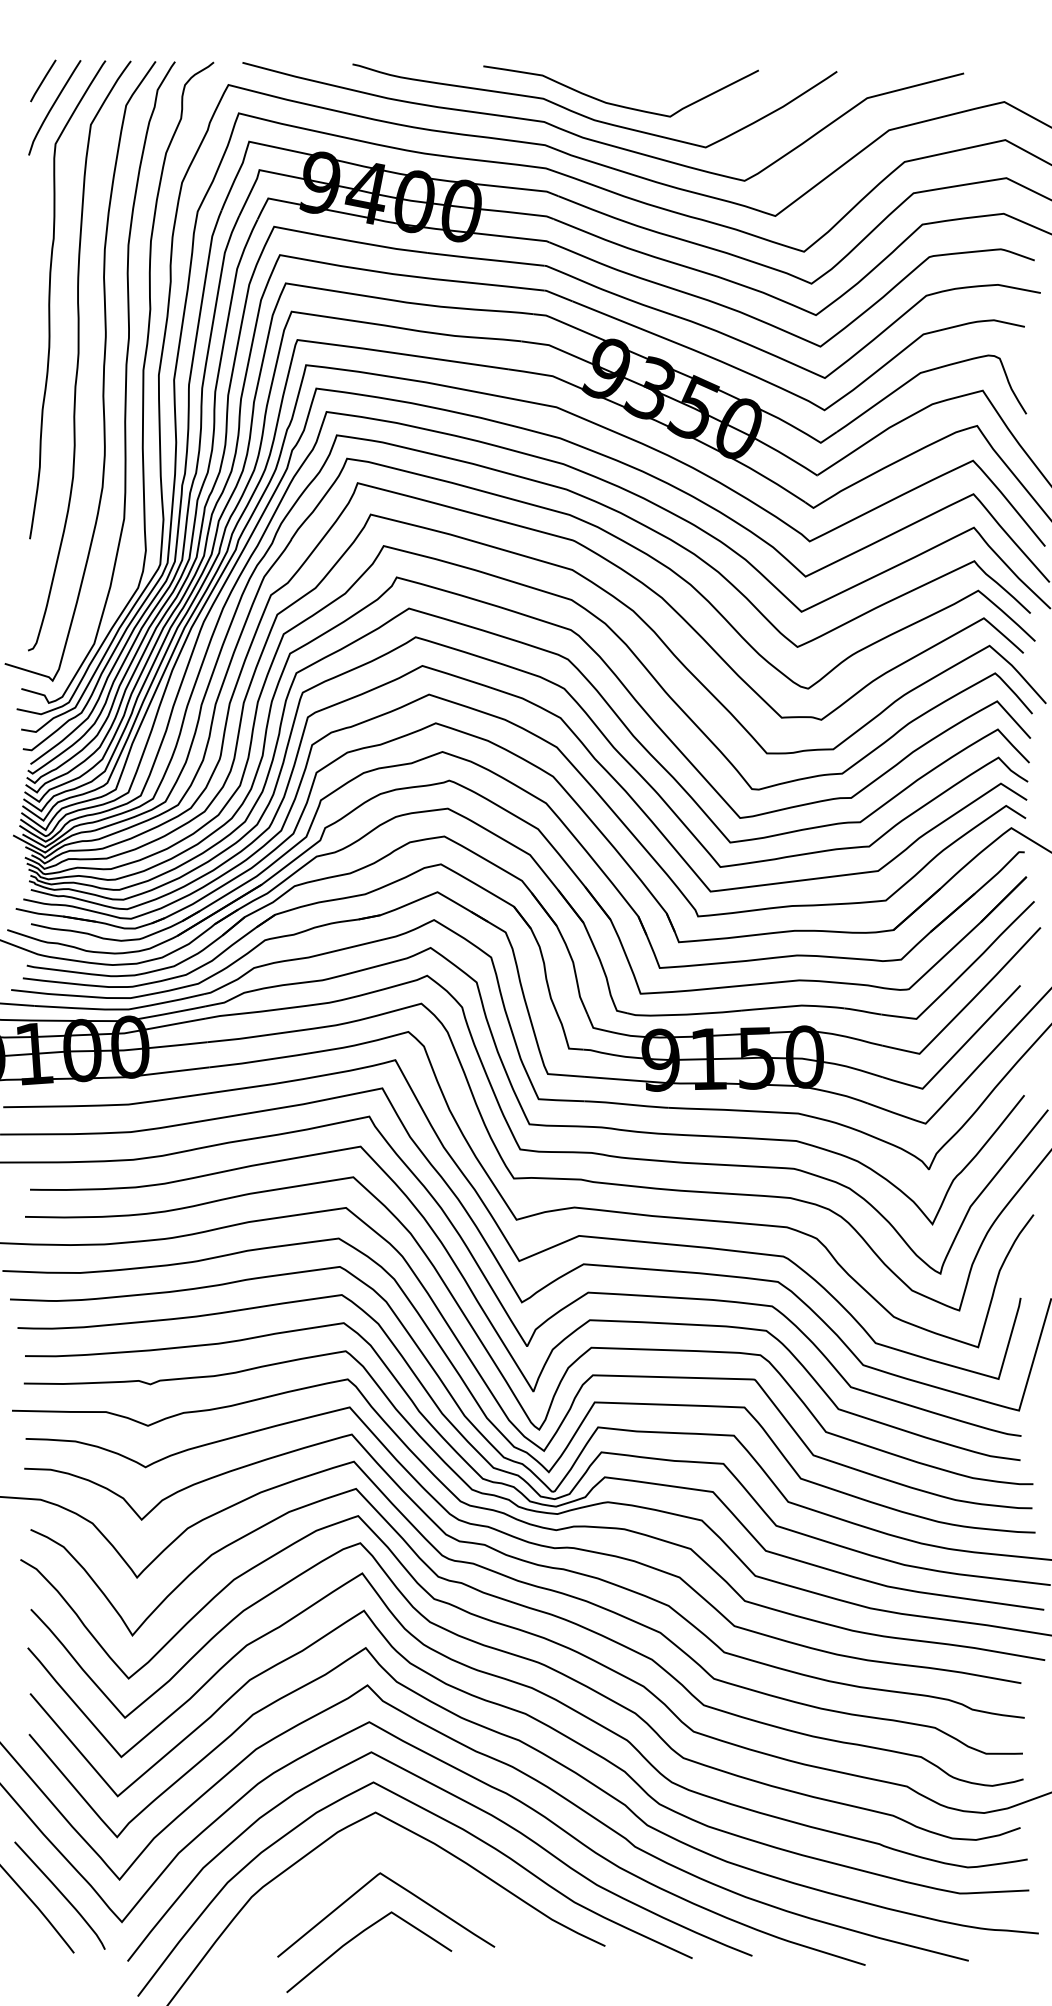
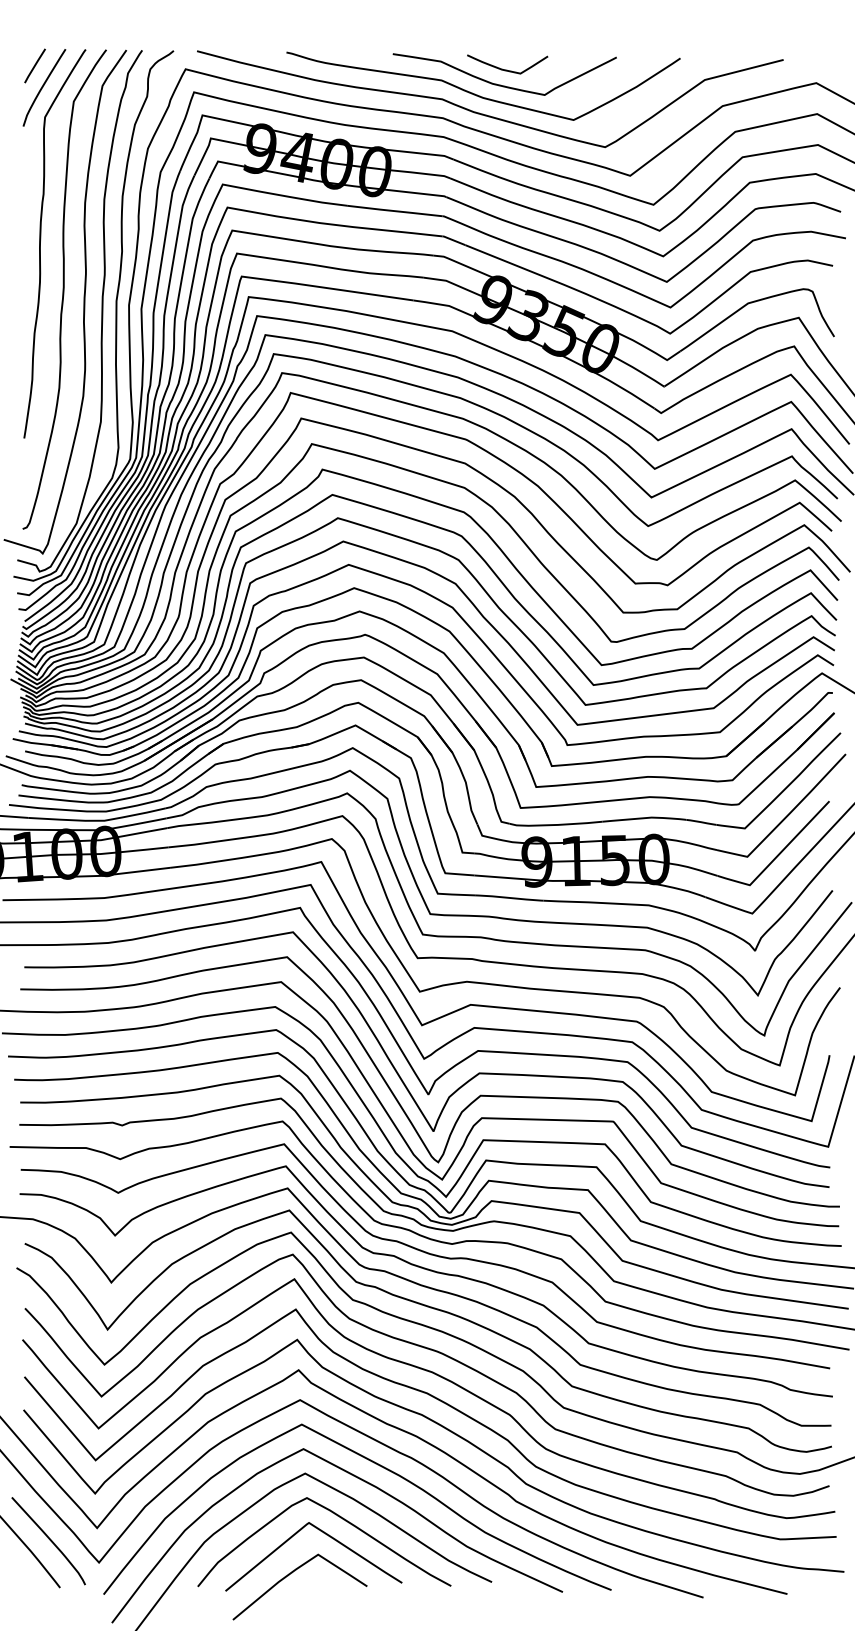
curve: (624, 85) -> (507, 69), added
curve: (418, 1867) -> (340, 1518), added

